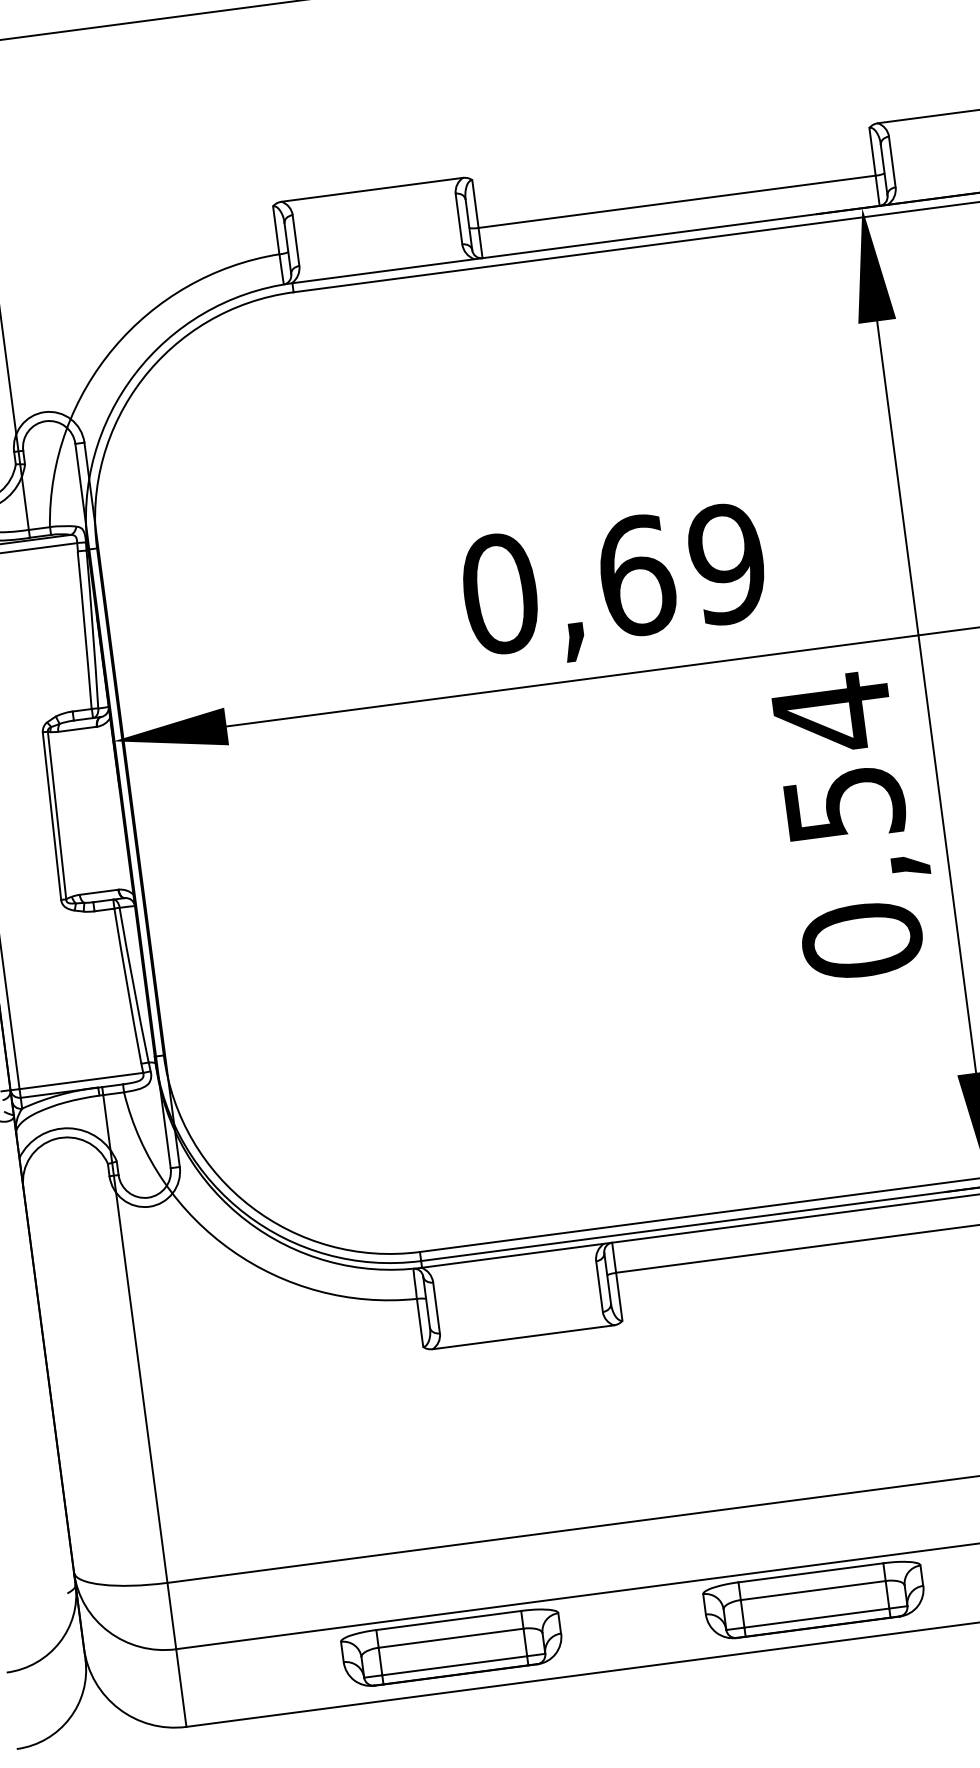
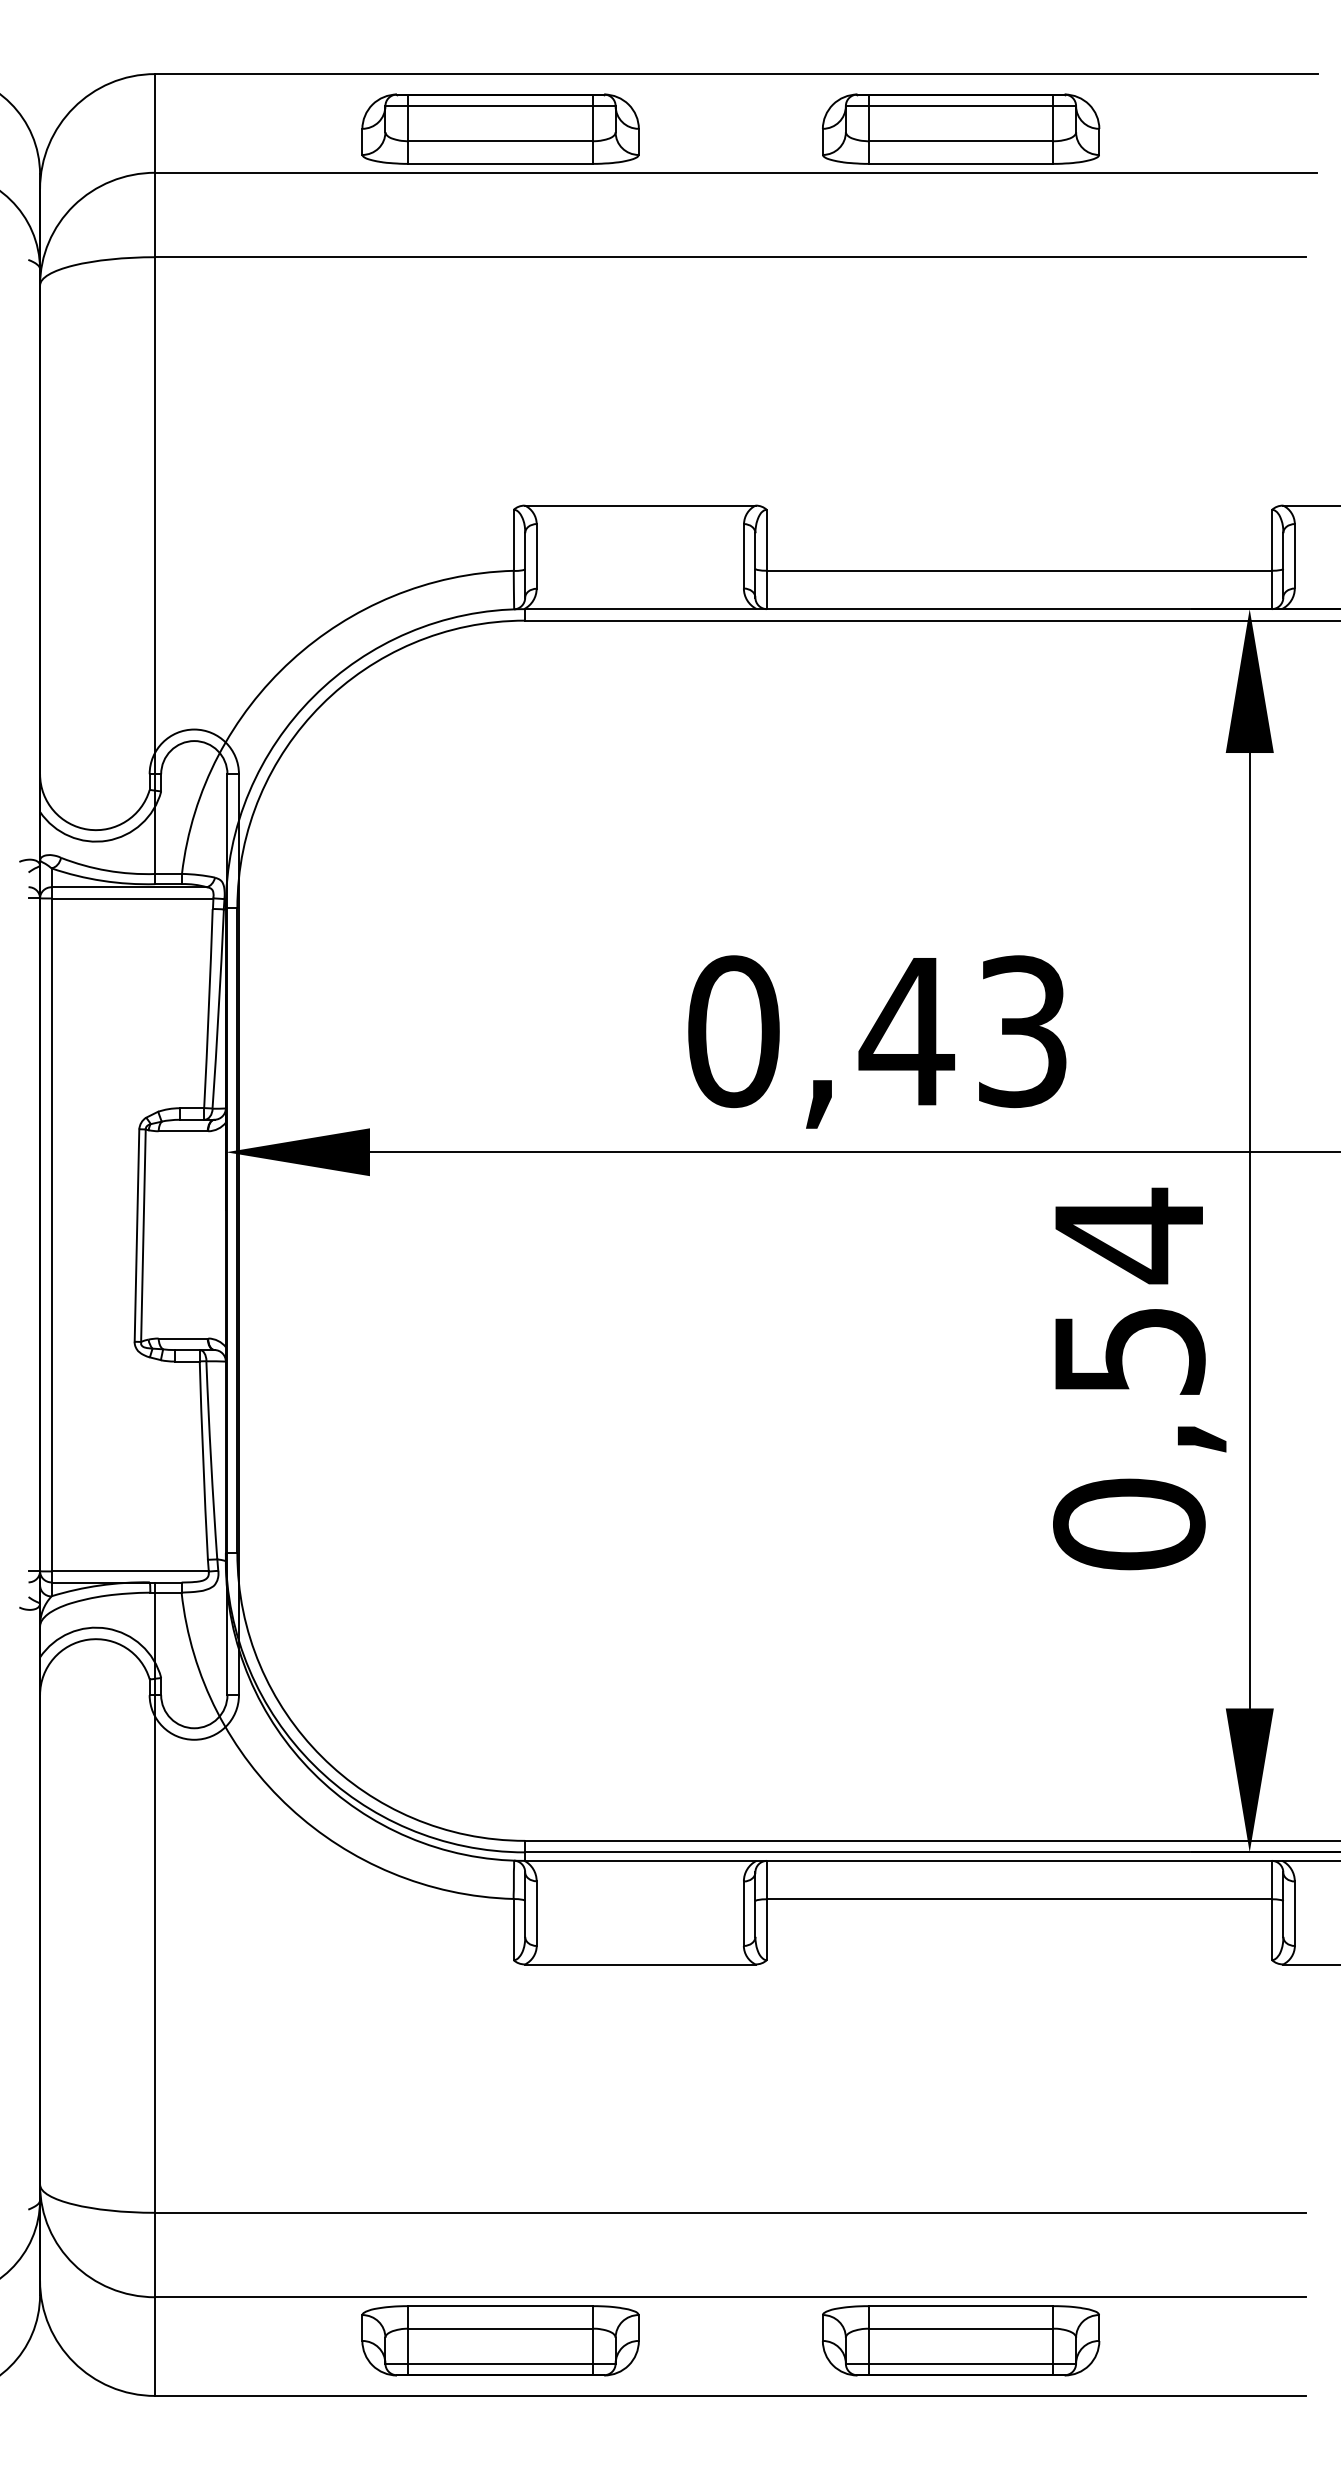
text: (680, 570) -> (963, 1031), 0,69 -> 0,43

